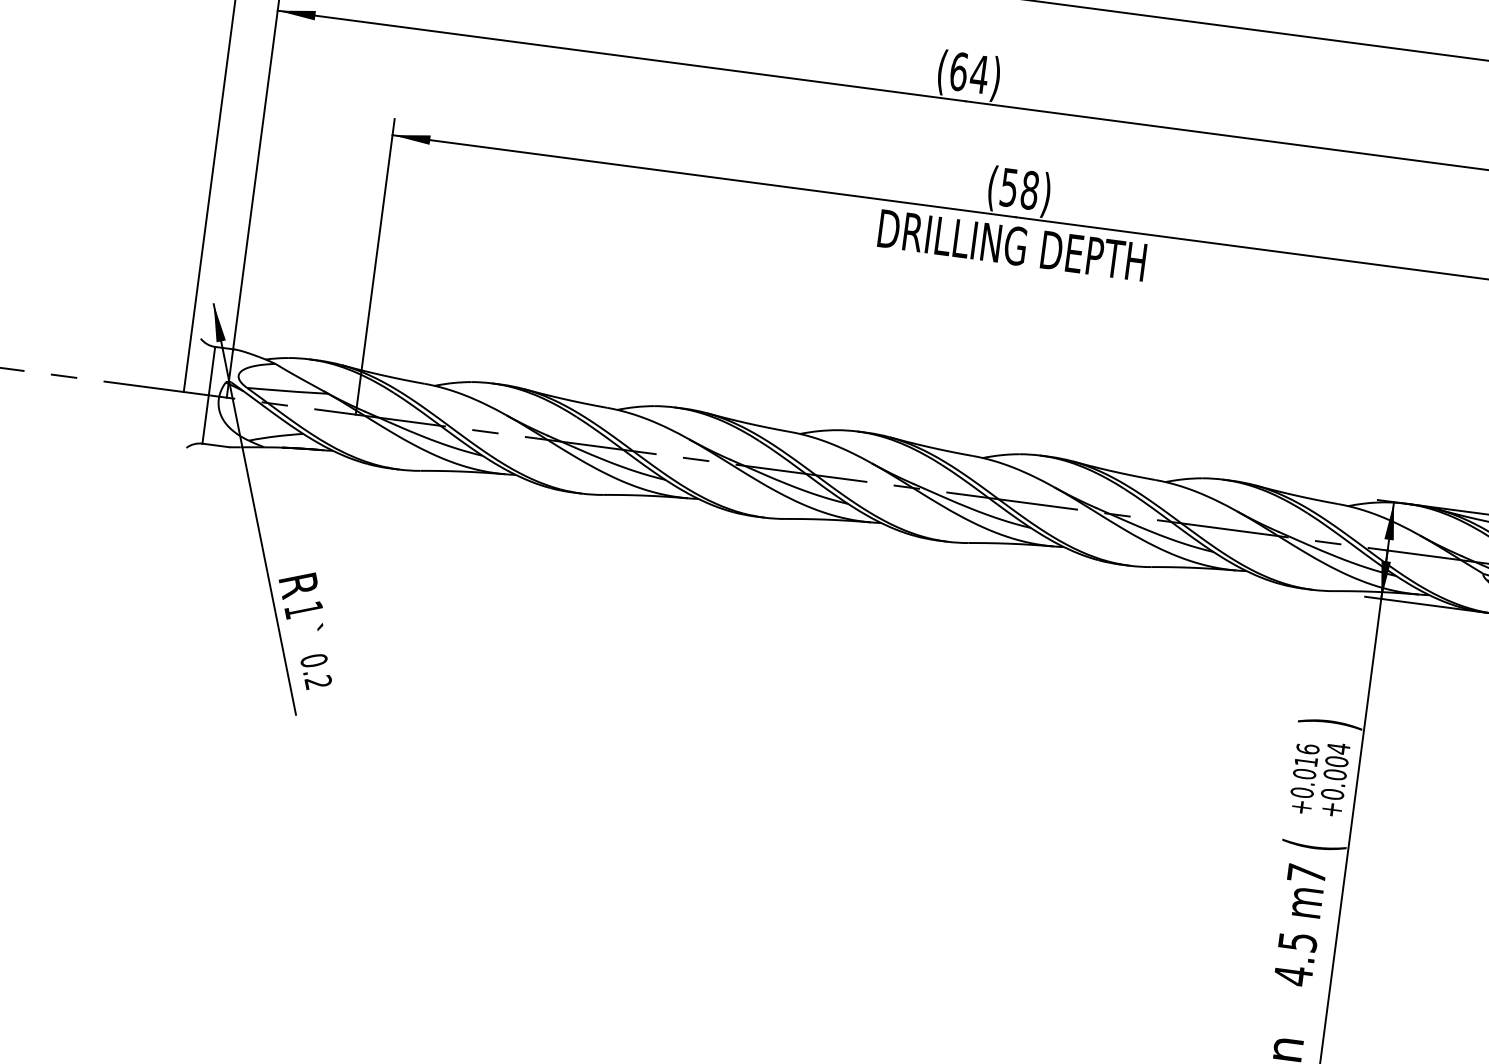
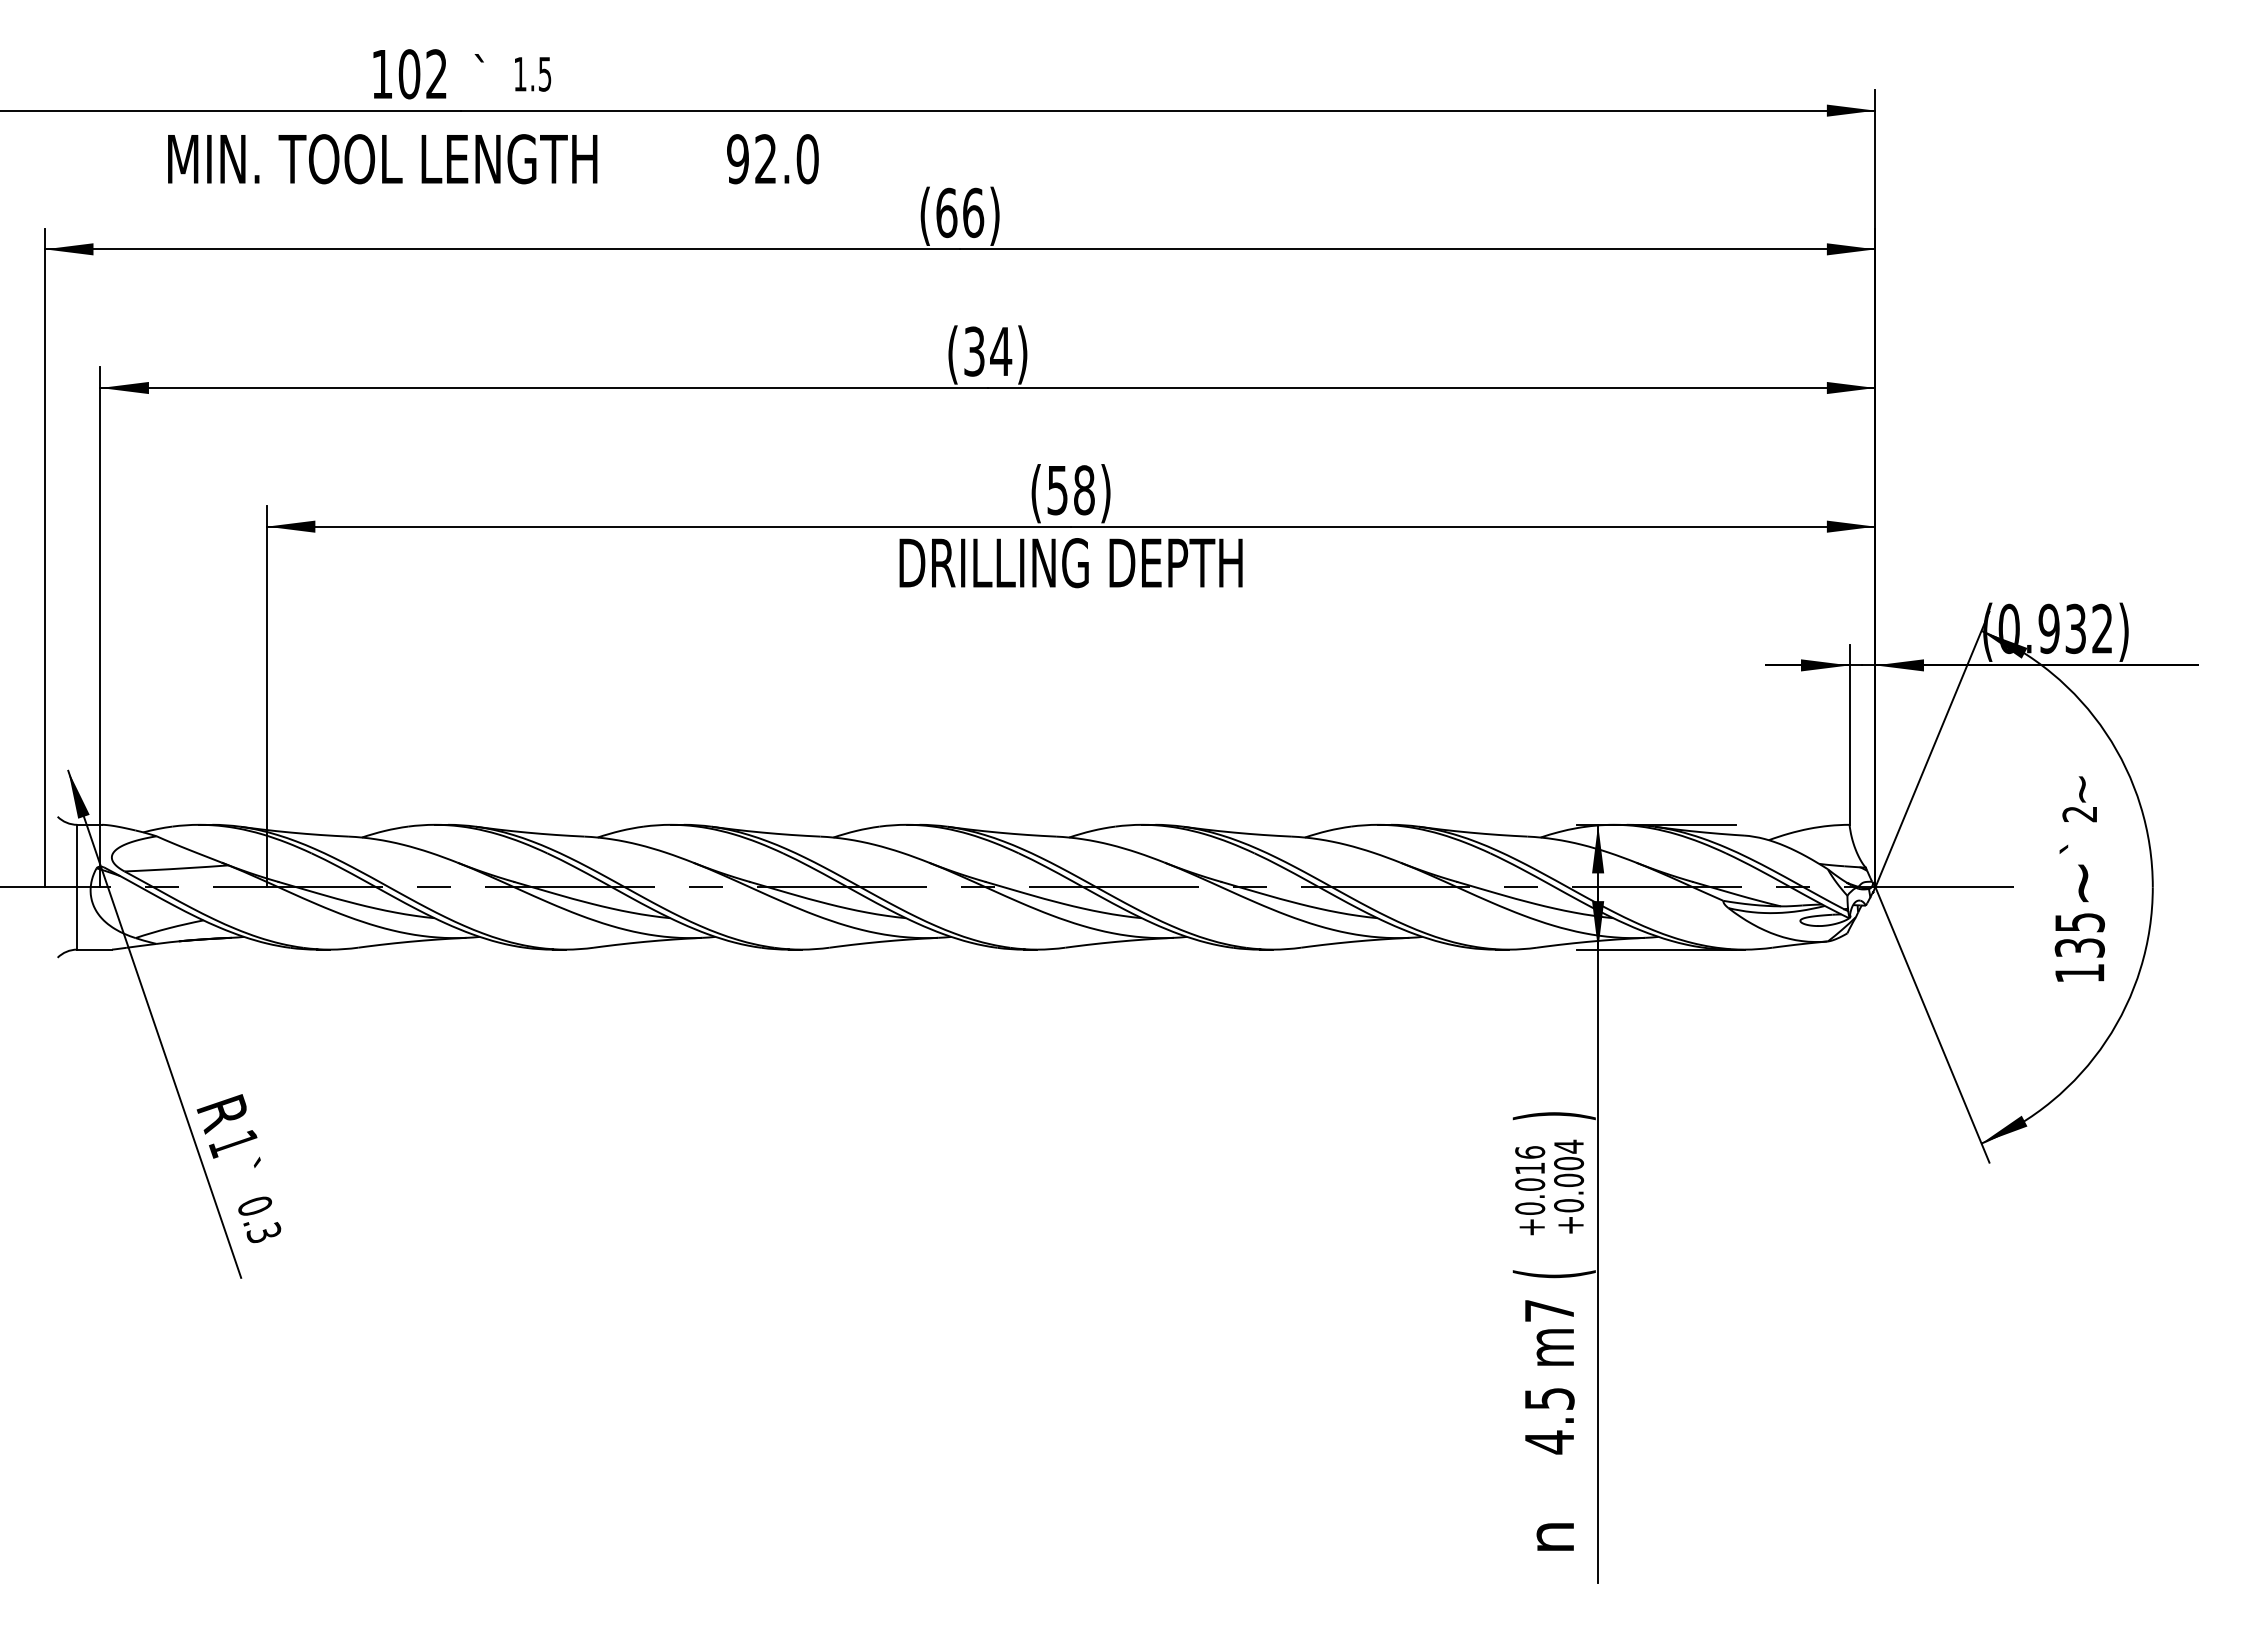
text: (958, 71) -> (974, 351), (64) -> (34)
text: (317, 681) -> (263, 1232), 0.2 -> 0.3

